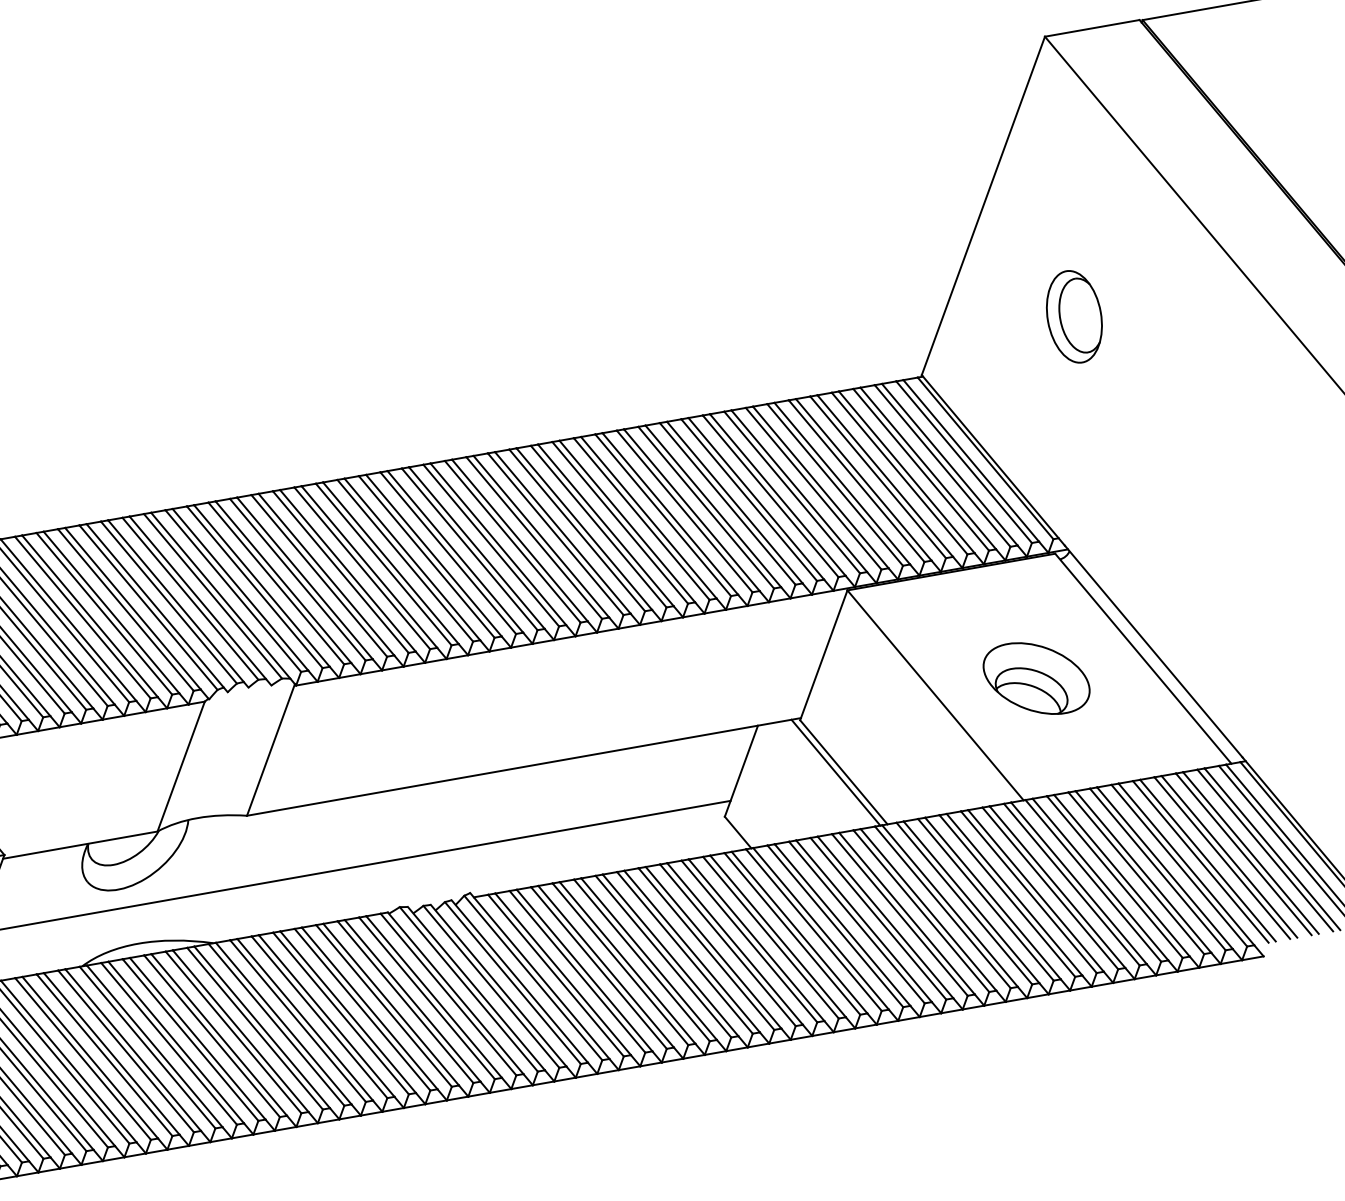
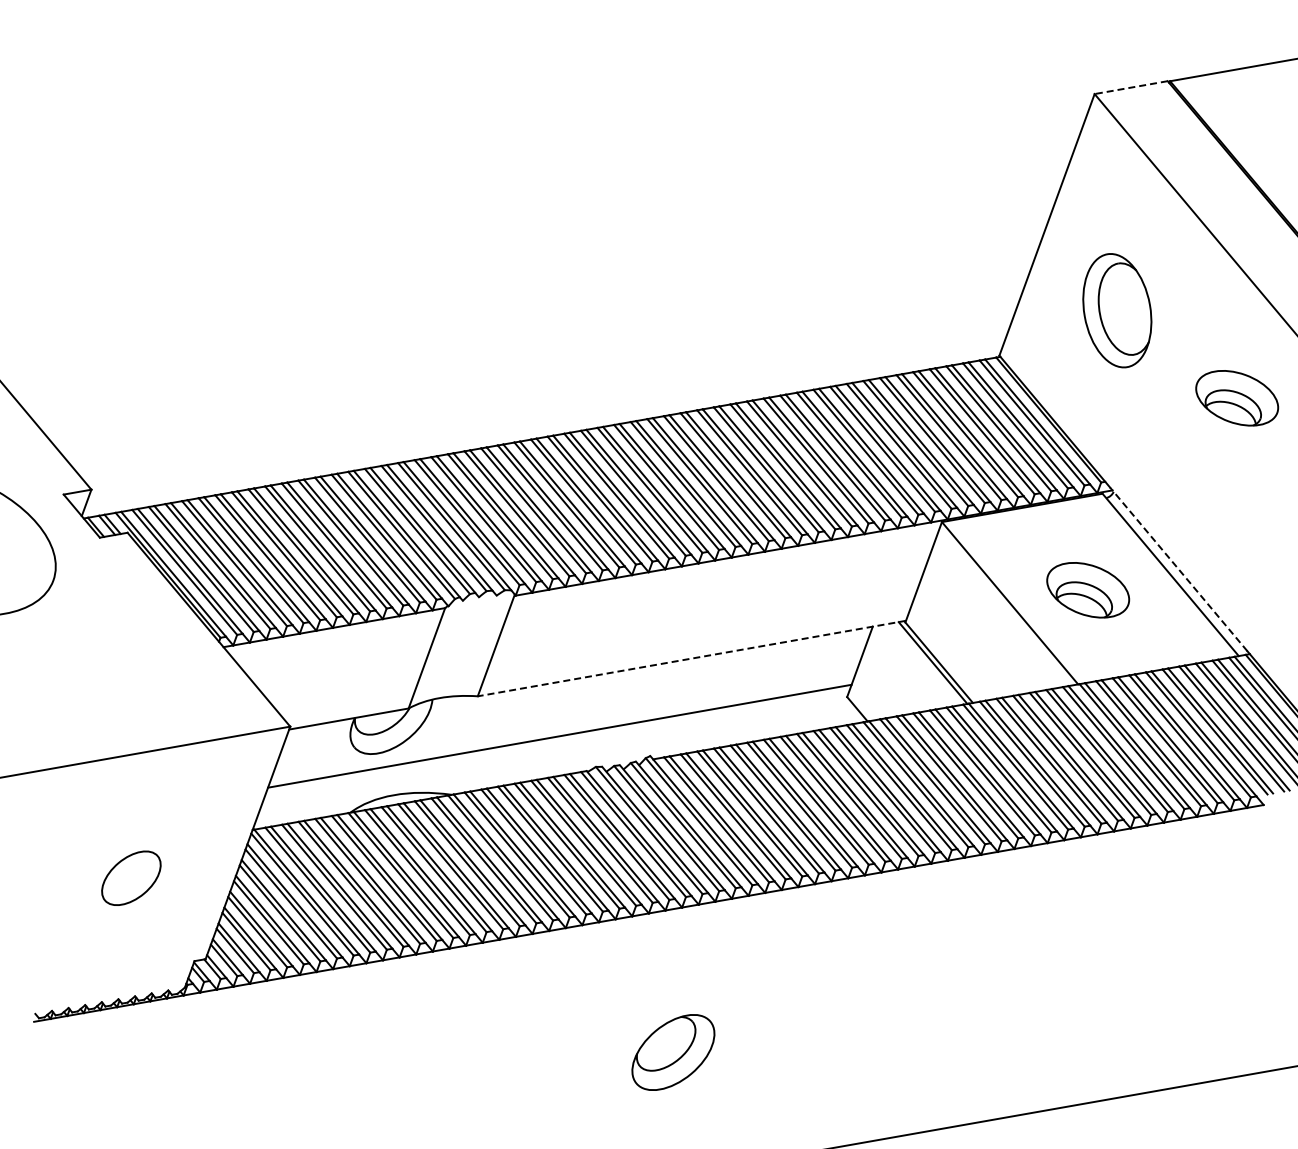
line: (1091, 28) -> (1130, 87), solid -> dashed
part: (1074, 316) -> (1117, 310), size x1.6
part: (1229, 430) -> (1237, 398), added
line: (1153, 651) -> (1178, 569), solid -> dashed
line: (523, 766) -> (691, 658), solid -> dashed

